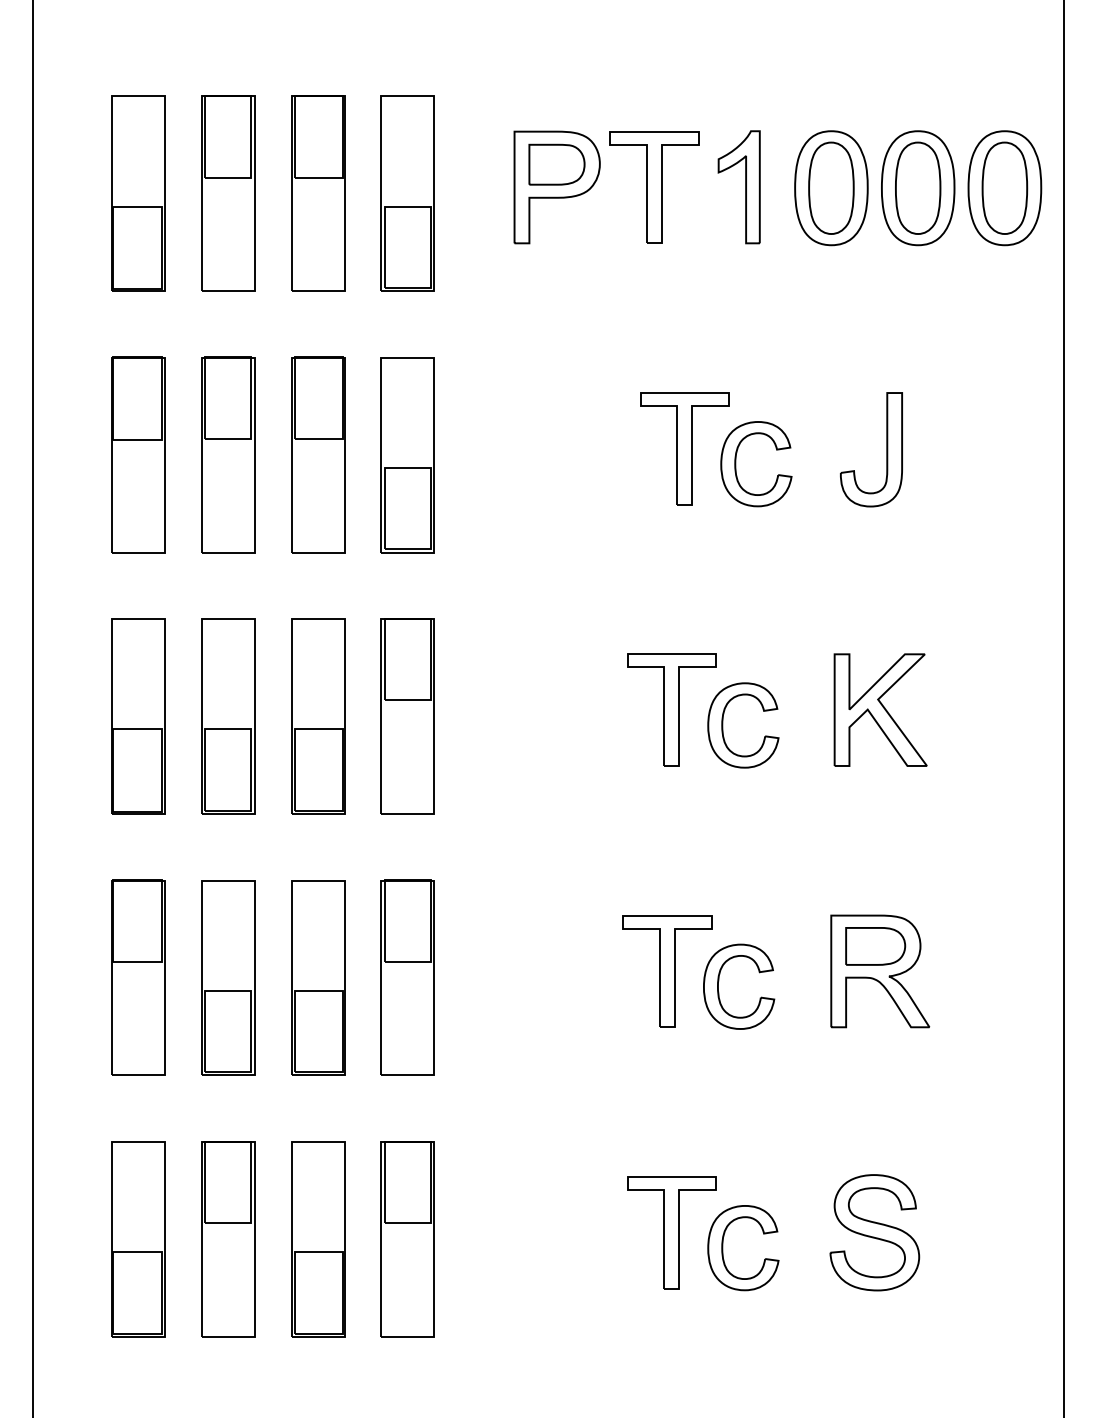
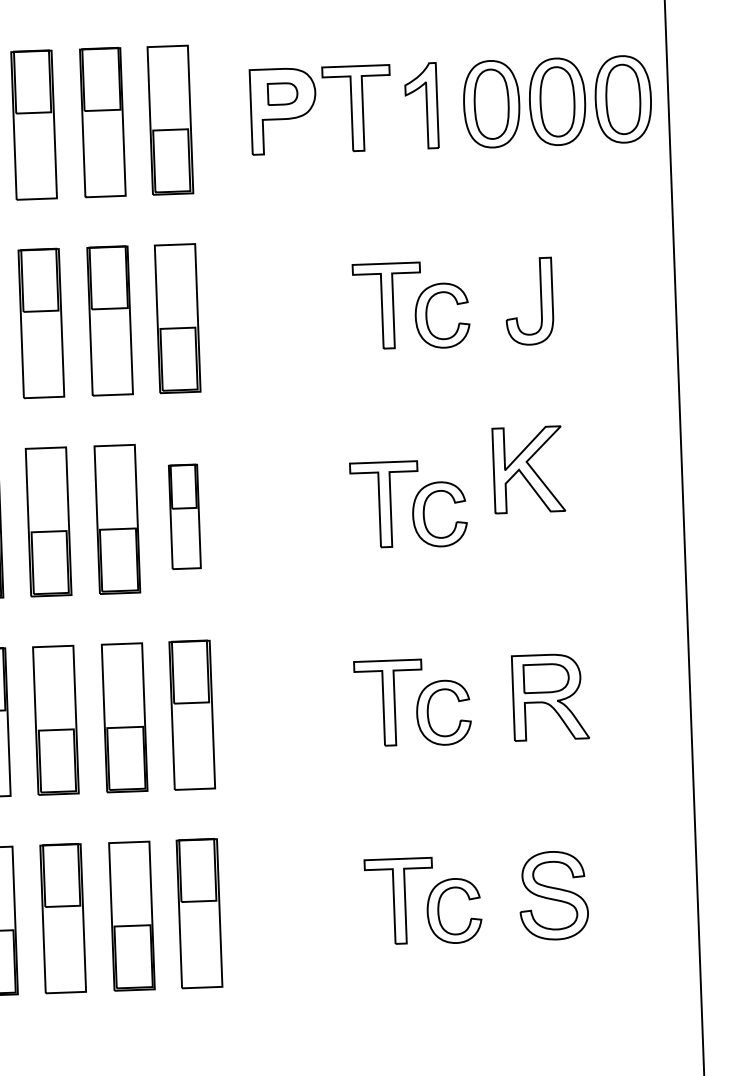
part: (556, 164) -> (282, 93), size x0.7
part: (880, 709) -> (528, 469), moved
part: (407, 716) -> (184, 516), size x0.7

